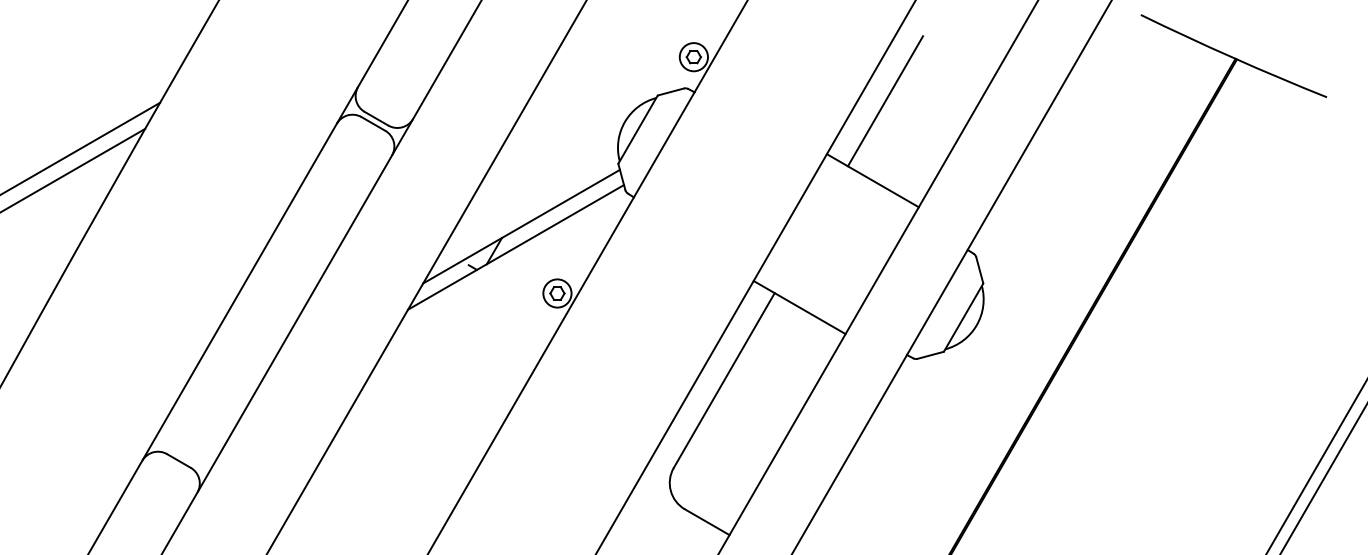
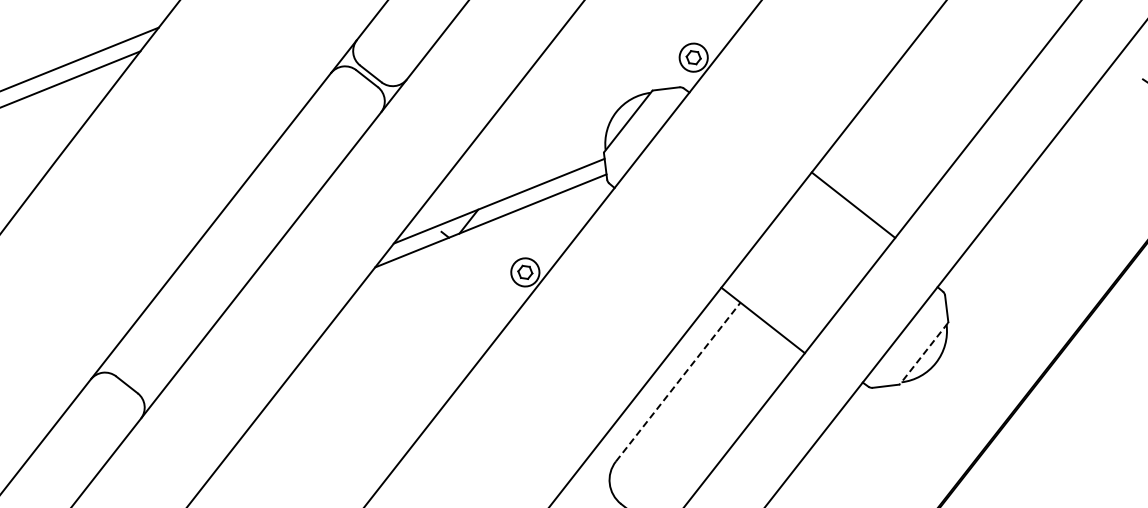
line: (885, 101) -> (877, 128), removed
line: (963, 317) -> (923, 353), solid -> dashed
line: (724, 380) -> (678, 382), solid -> dashed

